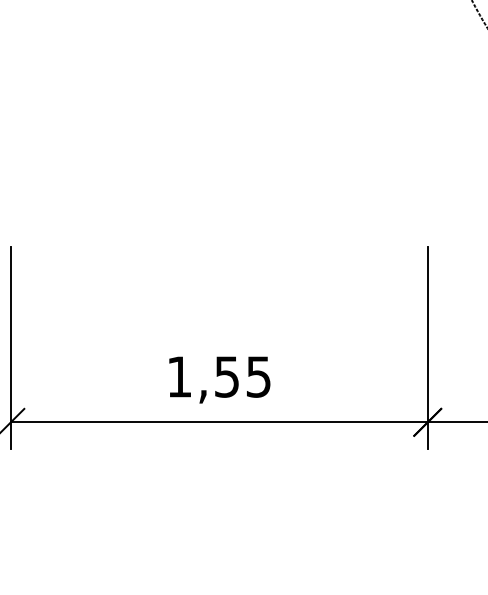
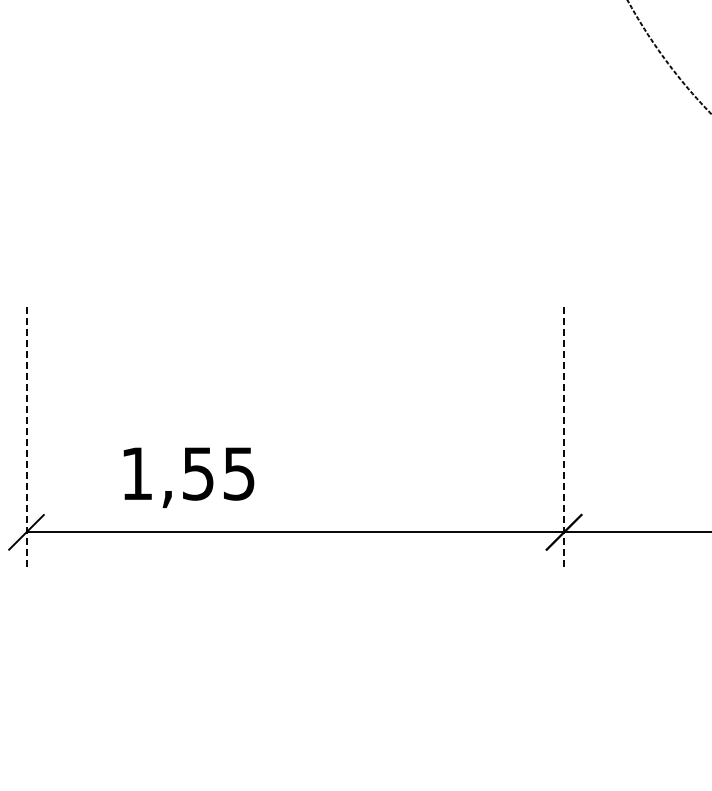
line: (10, 348) -> (26, 437), solid -> dashed
line: (428, 348) -> (564, 437), solid -> dashed
text: (219, 379) -> (188, 477), moved

